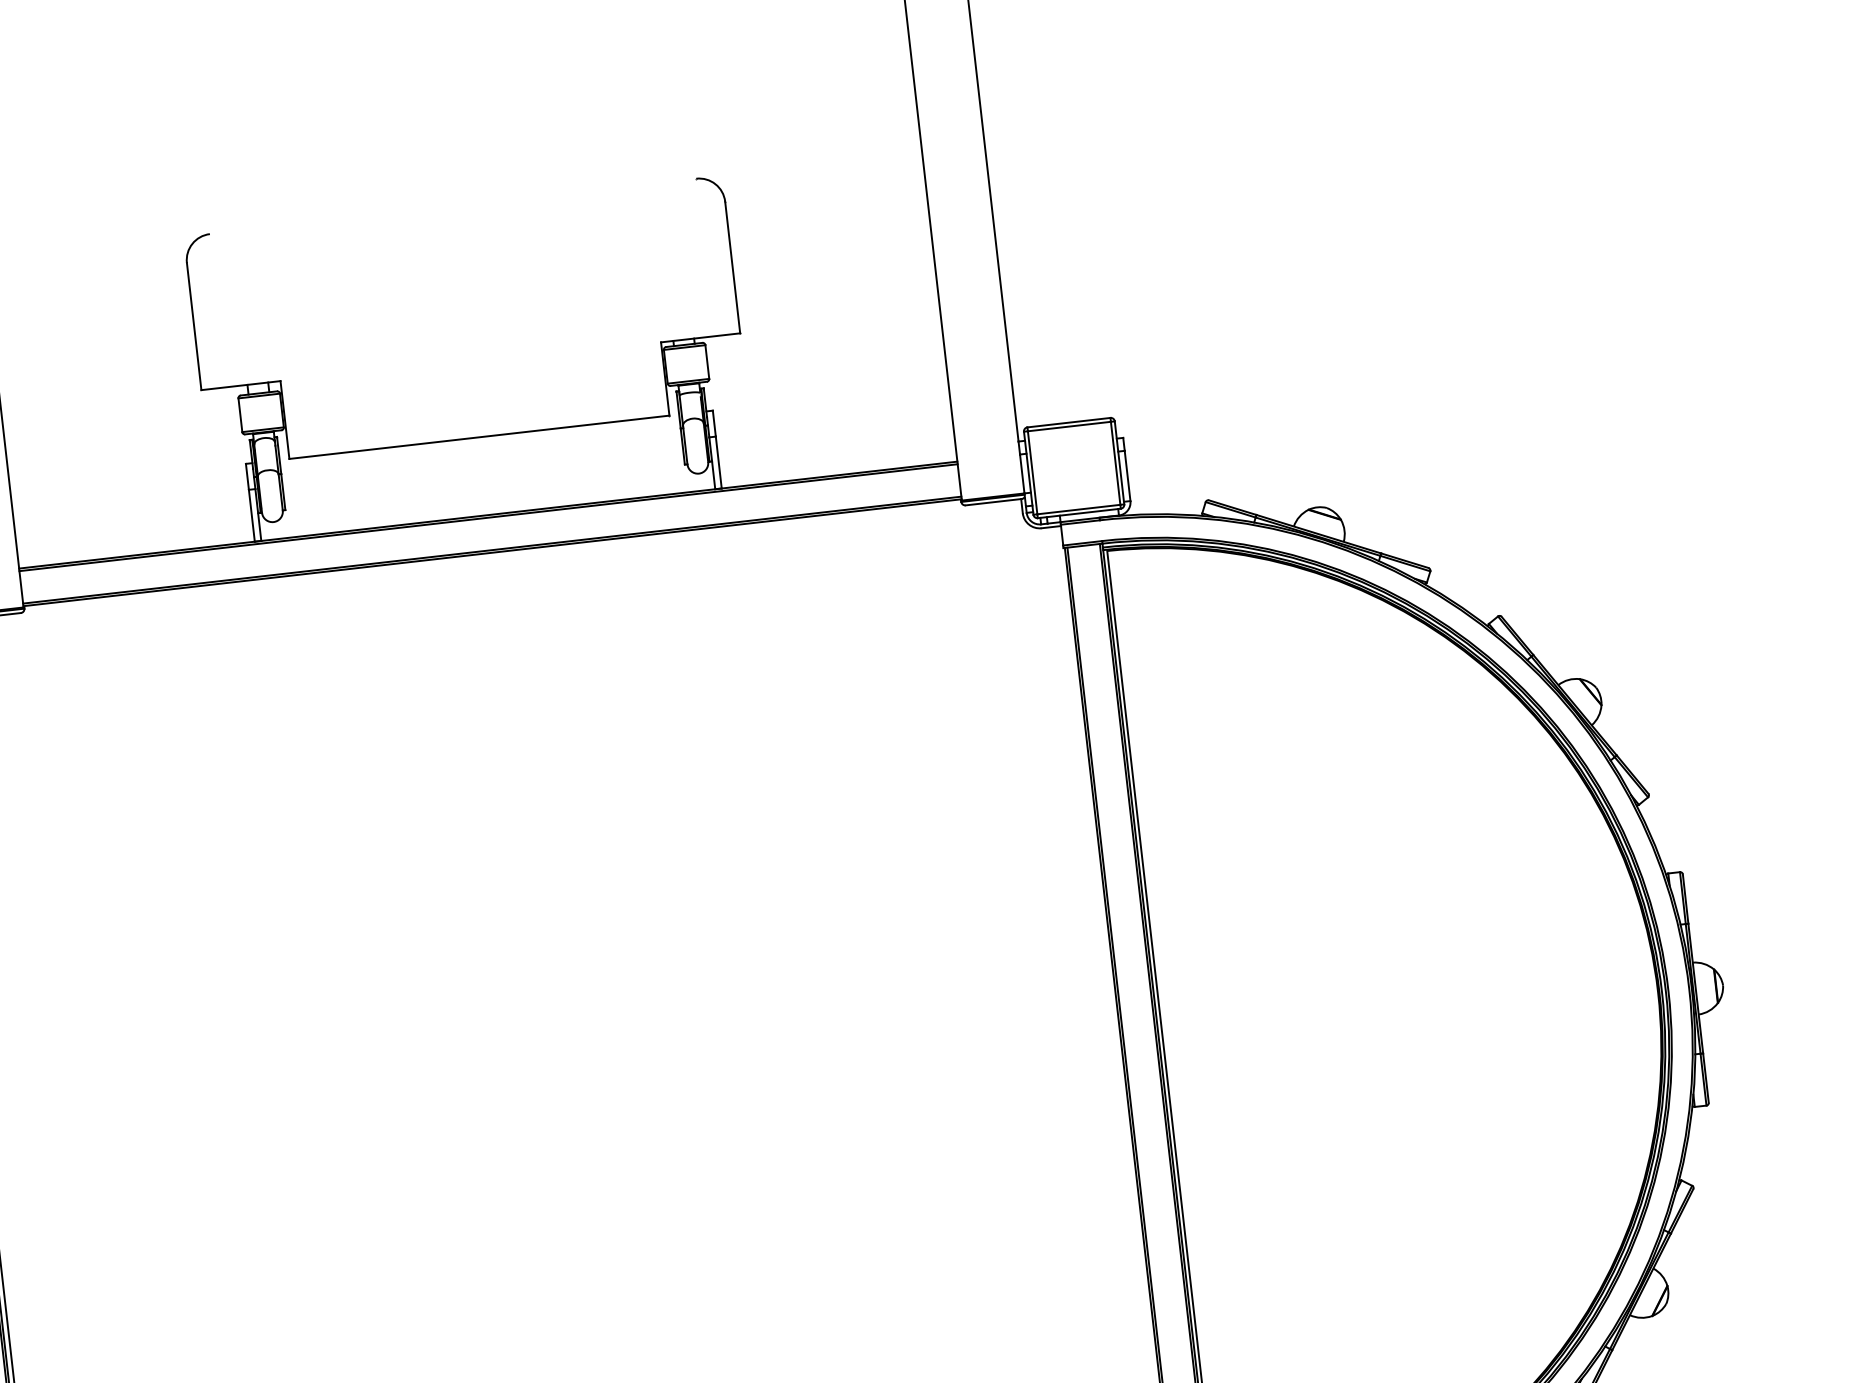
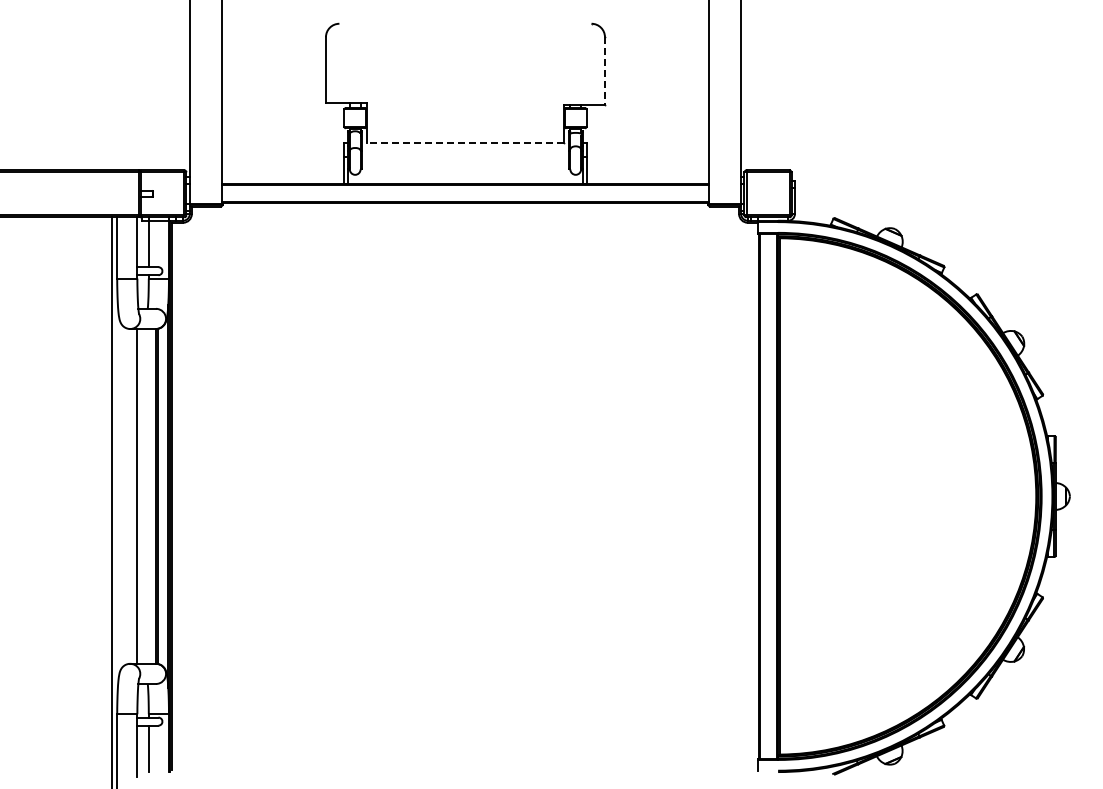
line: (731, 267) -> (604, 71), solid -> dashed
line: (477, 437) -> (464, 143), solid -> dashed

